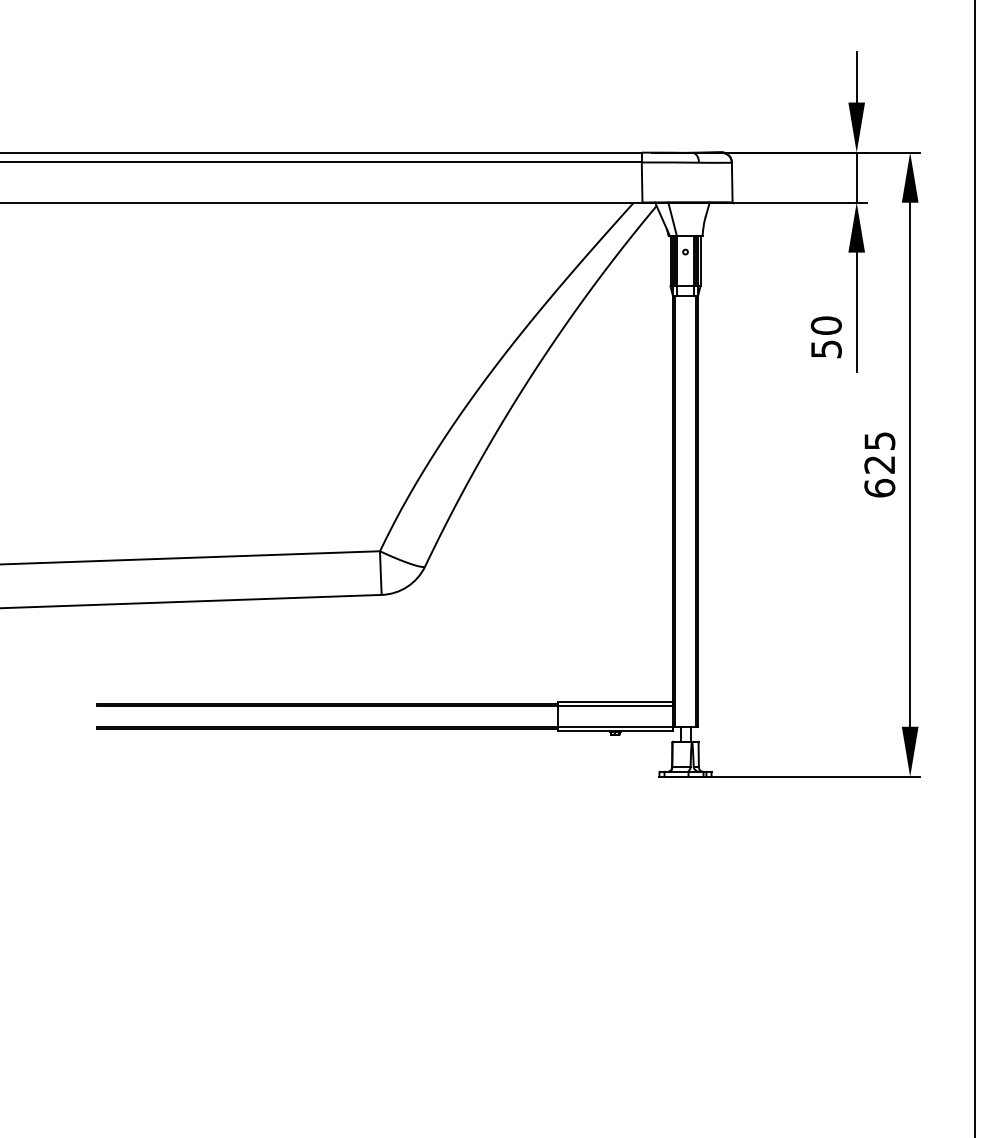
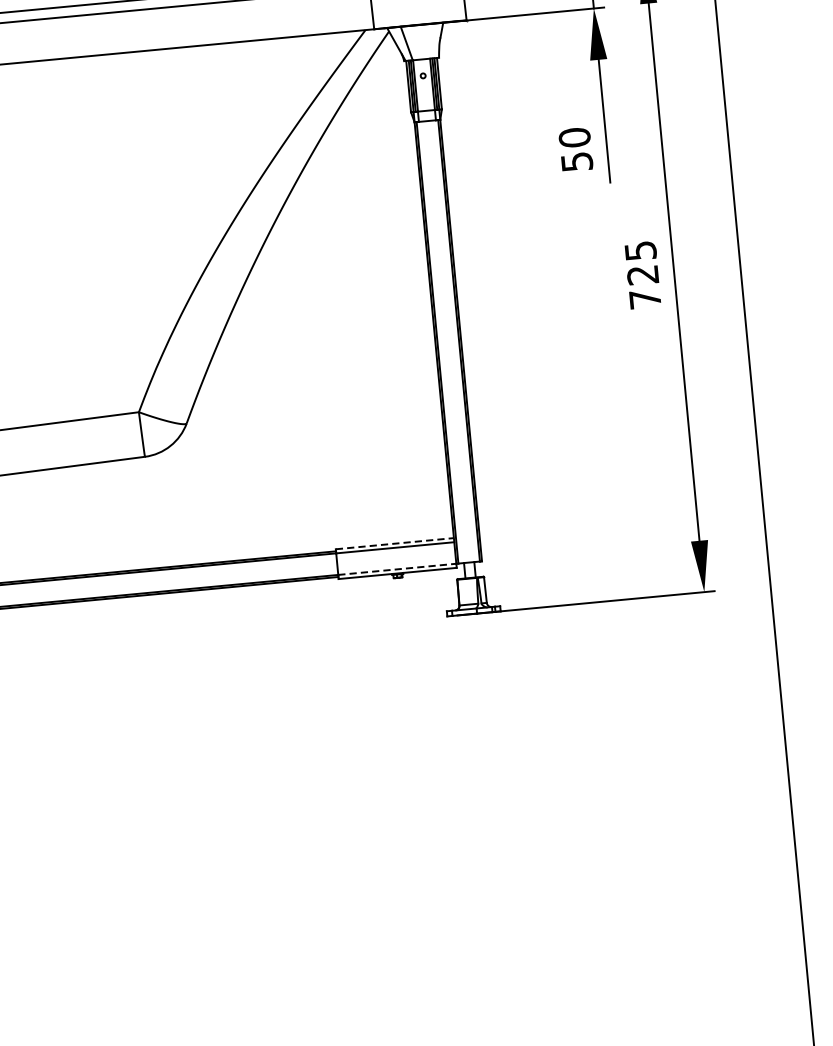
text: (879, 487) -> (644, 298), 625 -> 725
line: (615, 701) -> (394, 543), solid -> dashed
line: (615, 726) -> (397, 569), solid -> dashed

